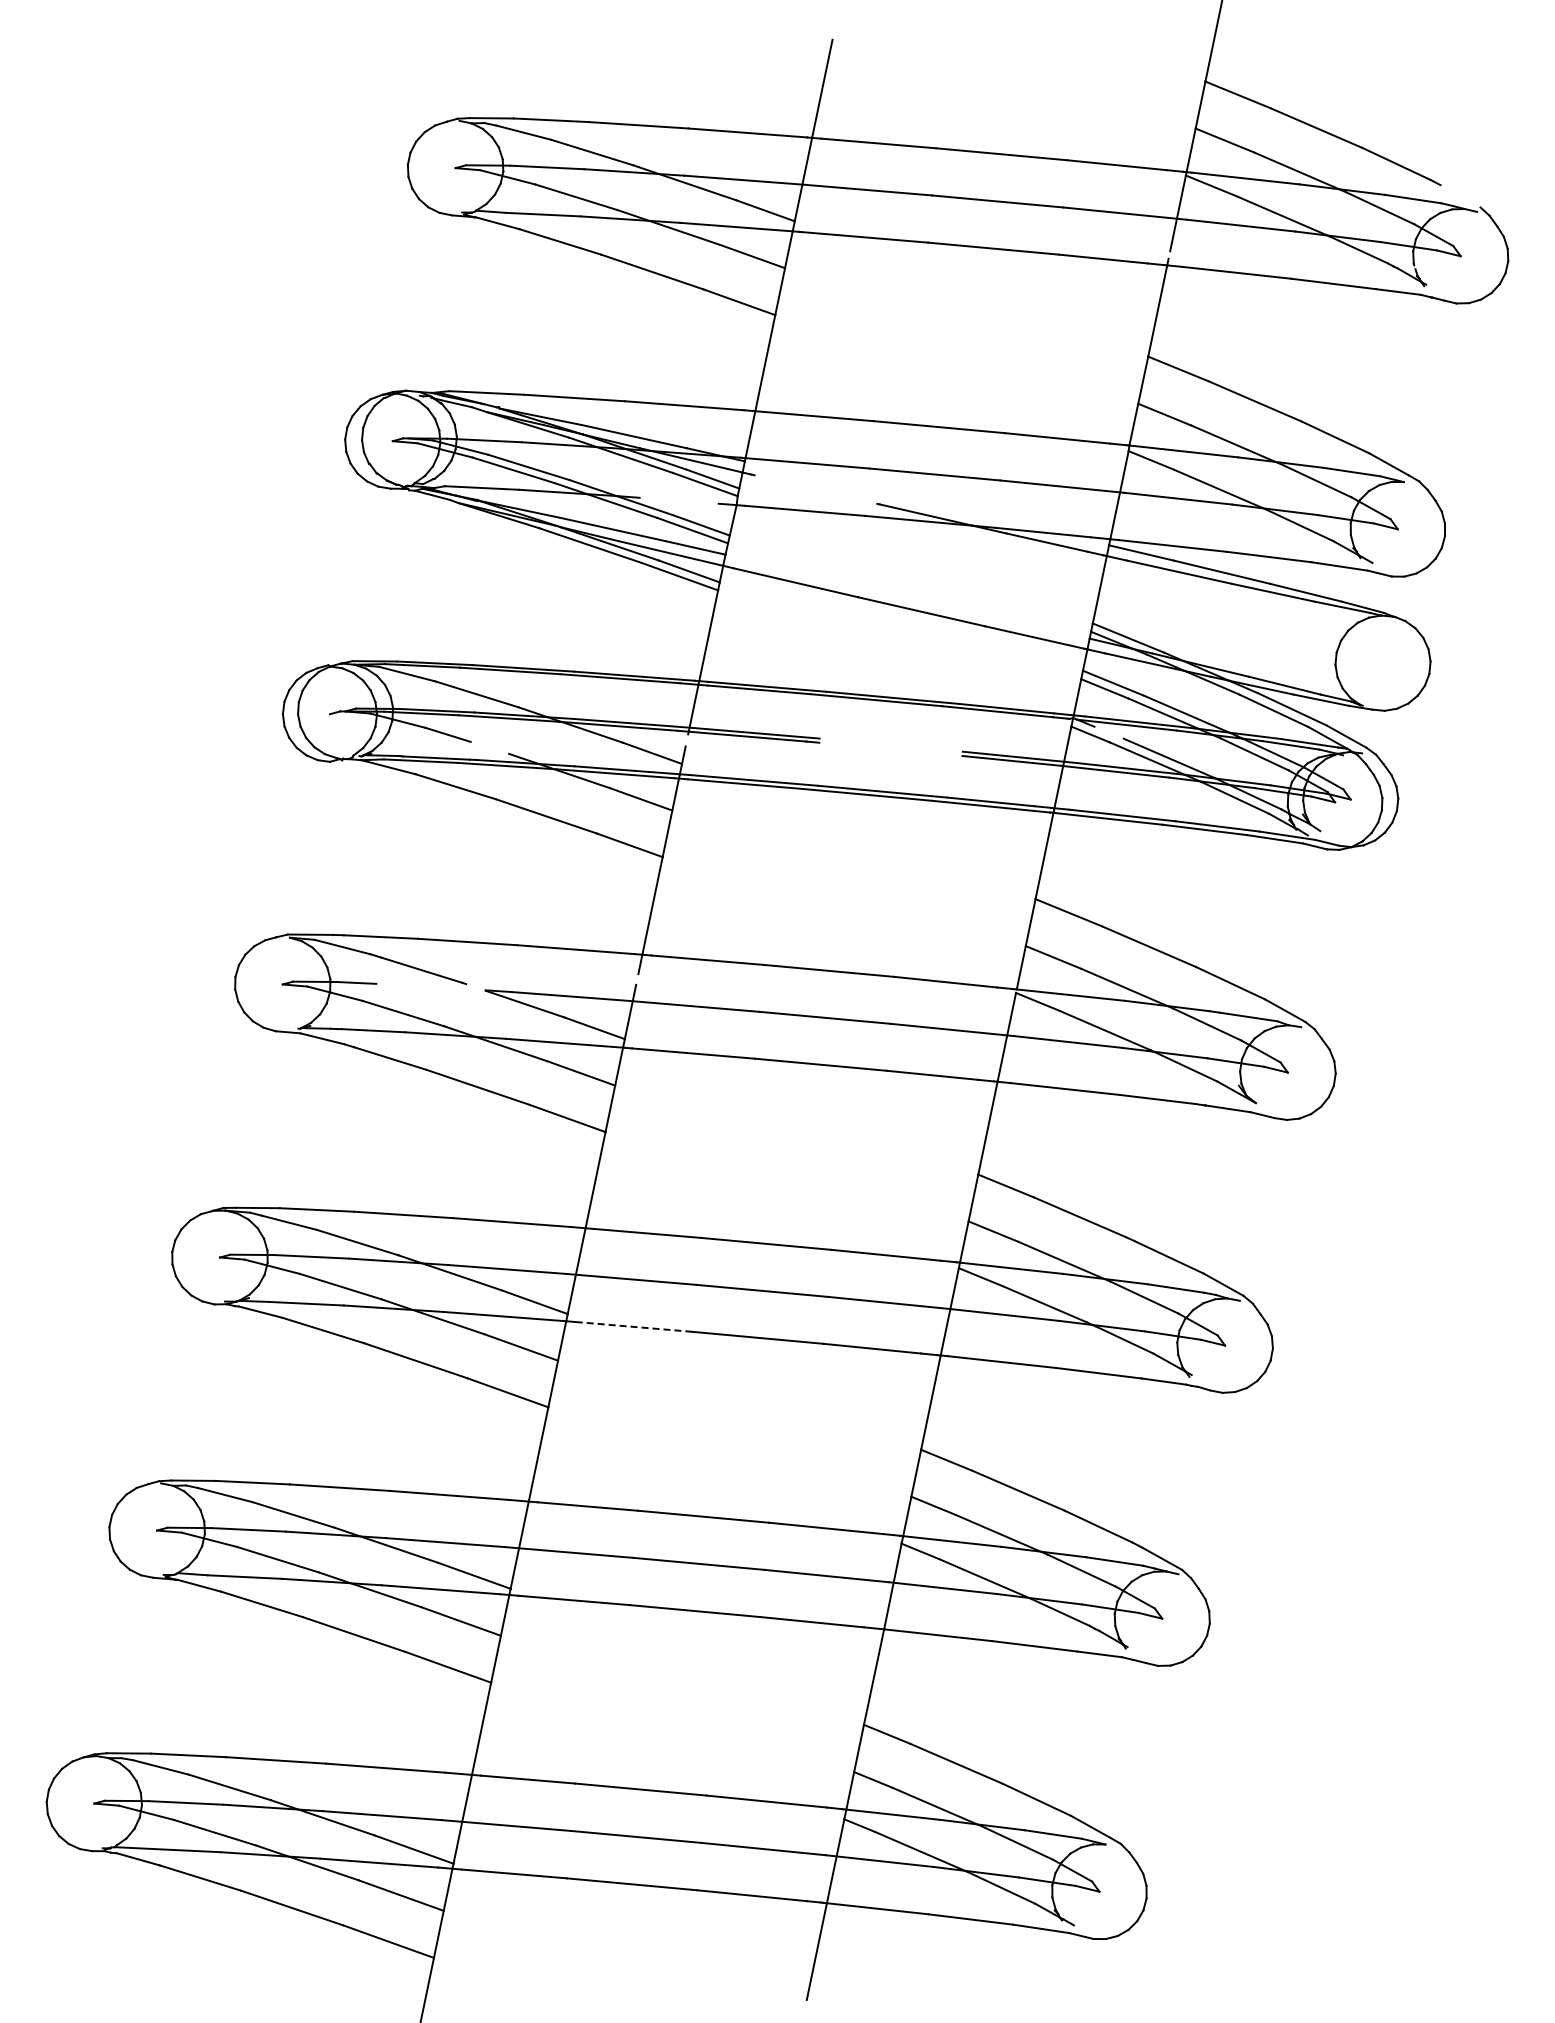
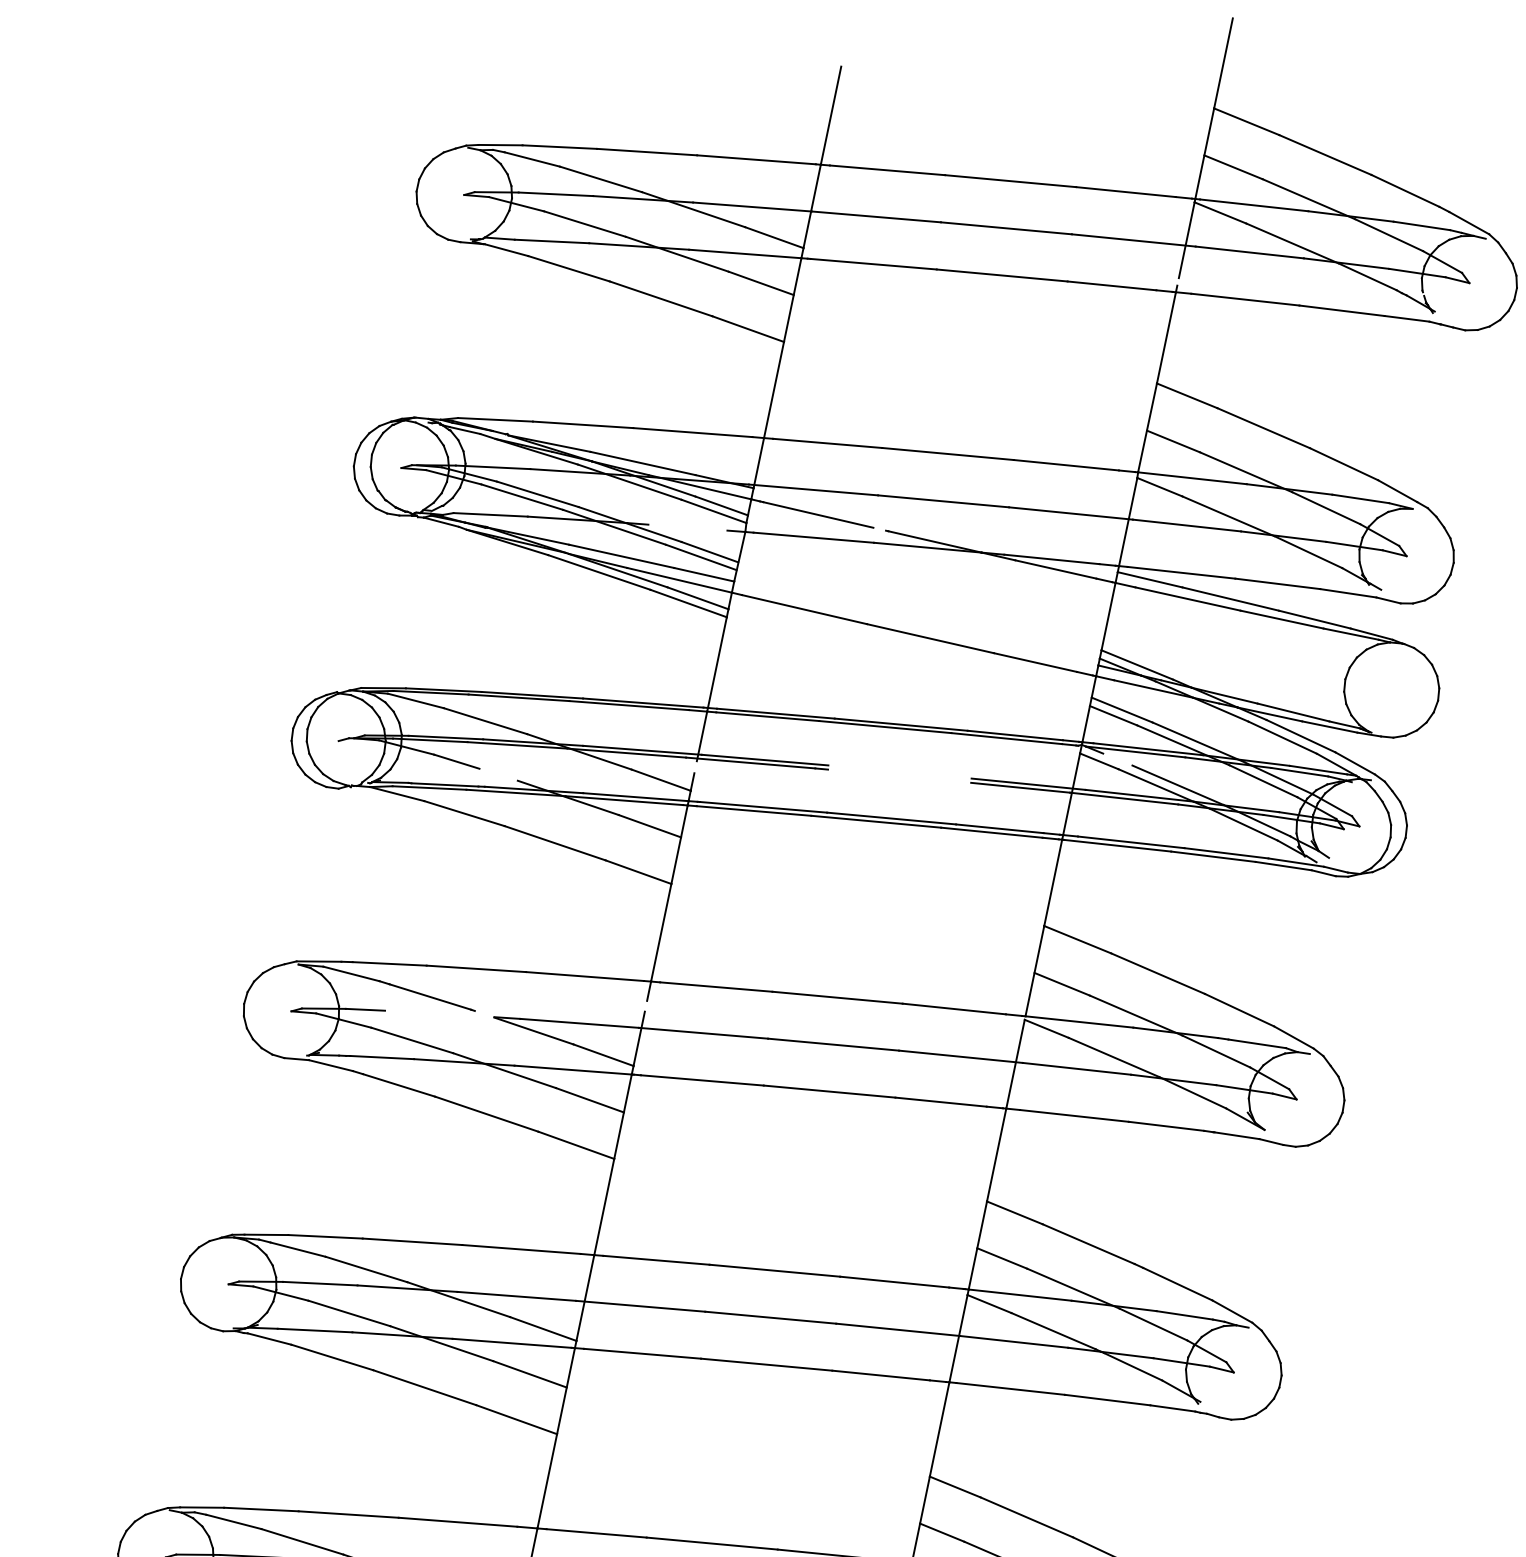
line: (1460, 196) -> (1469, 223), added
line: (809, 487) -> (818, 514), added
line: (633, 1326) -> (642, 1353), dashed -> solid

